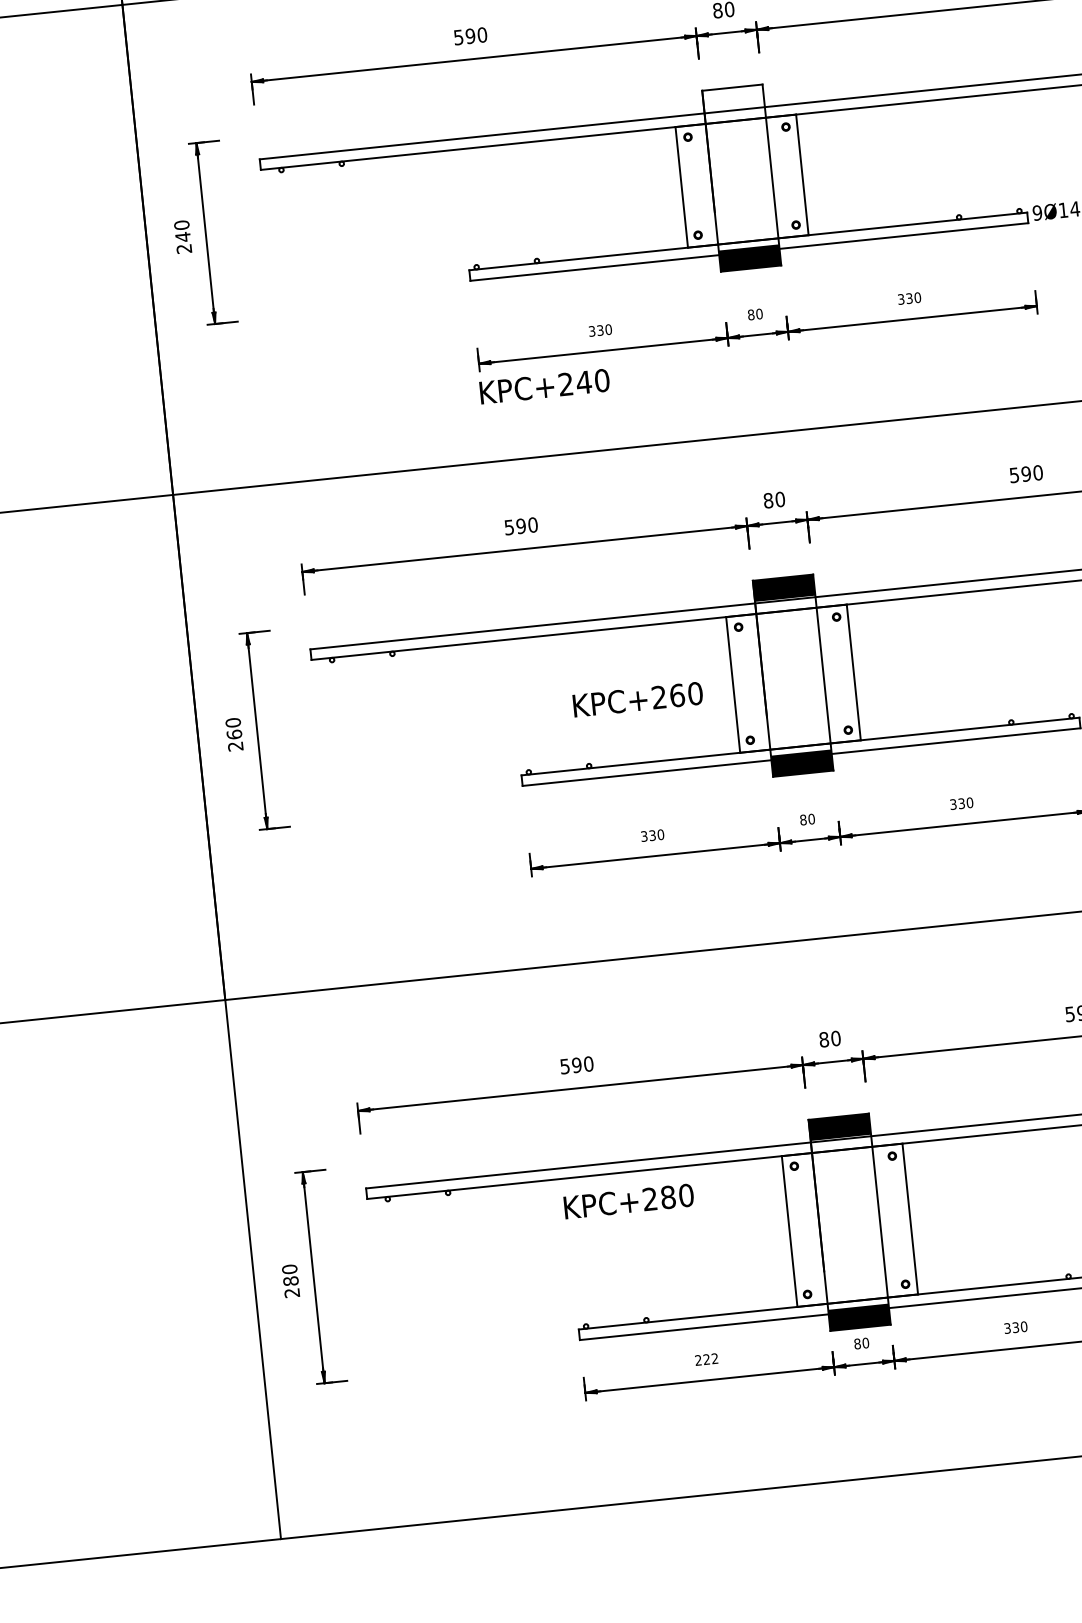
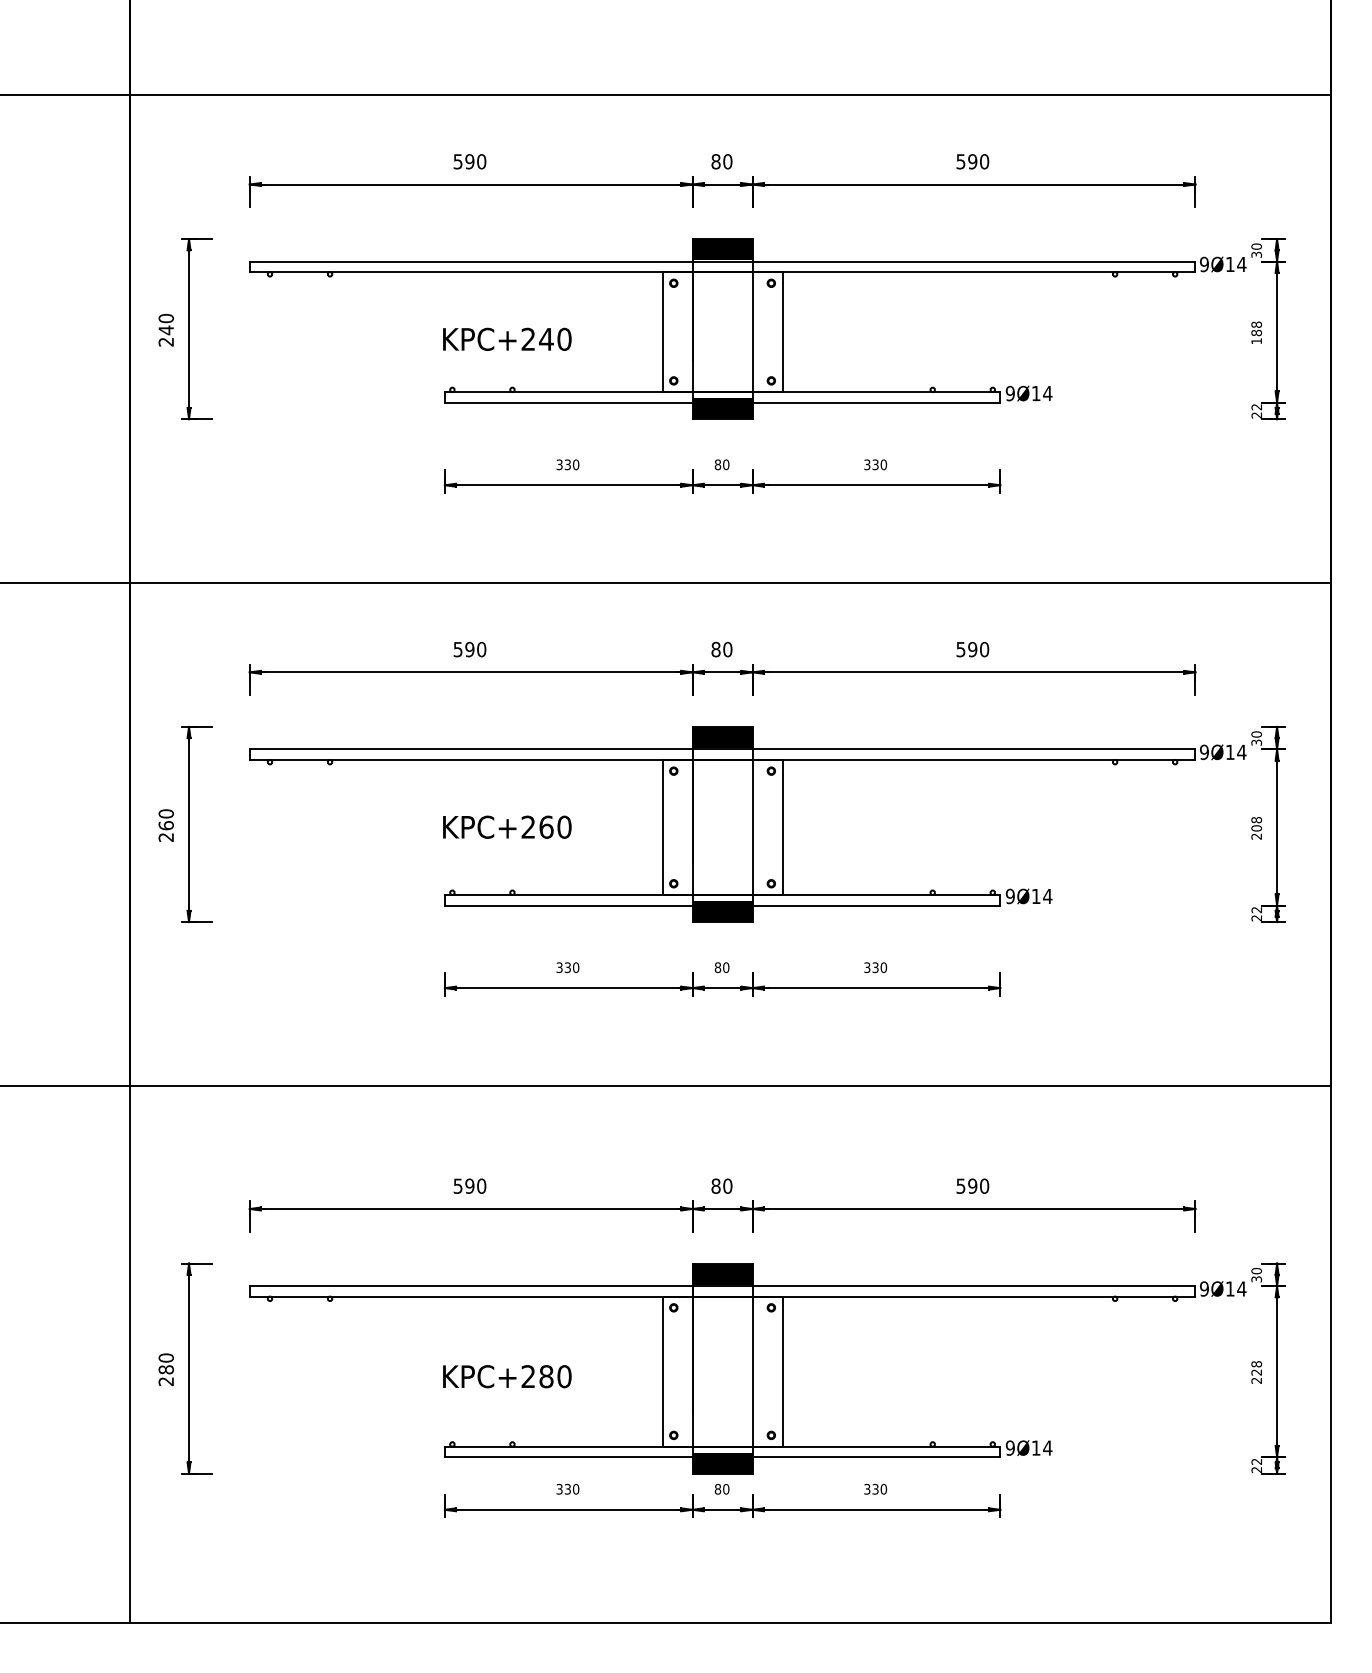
fill: (733, 98) -> (722, 249), added
text: (544, 385) -> (507, 338), moved
text: (638, 698) -> (507, 826), moved
text: (629, 1201) -> (507, 1376), moved
text: (706, 1359) -> (567, 1489), 222 -> 330

